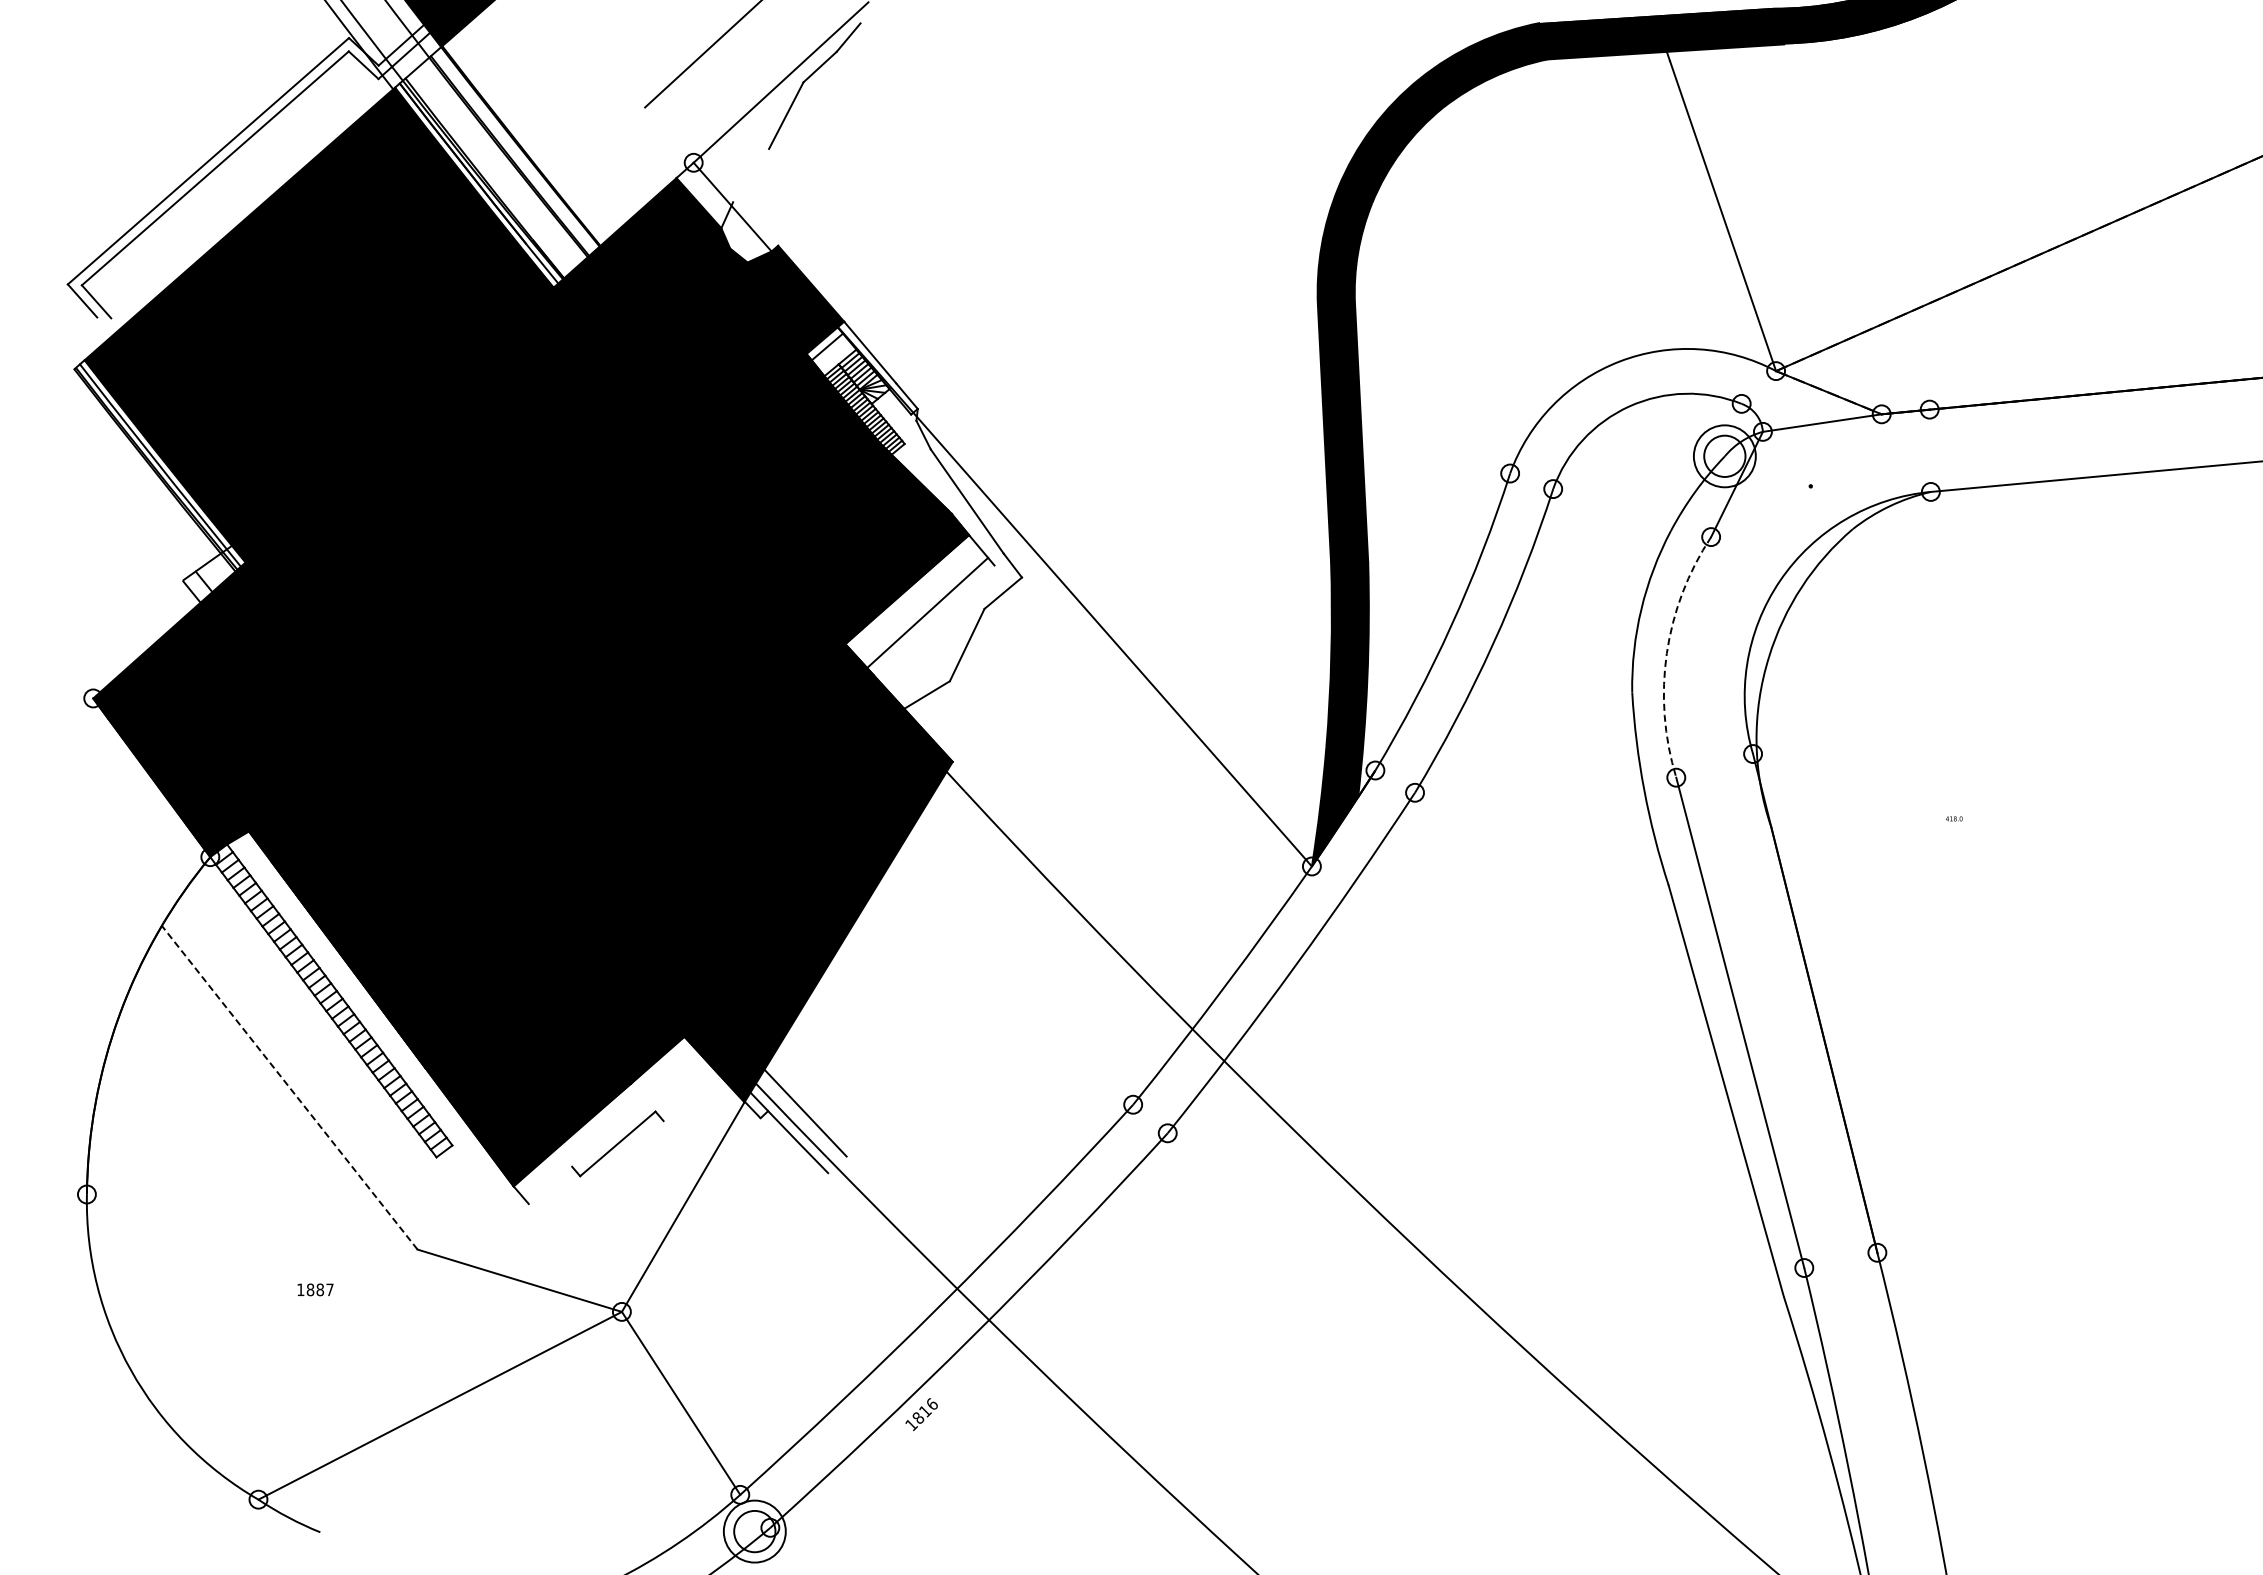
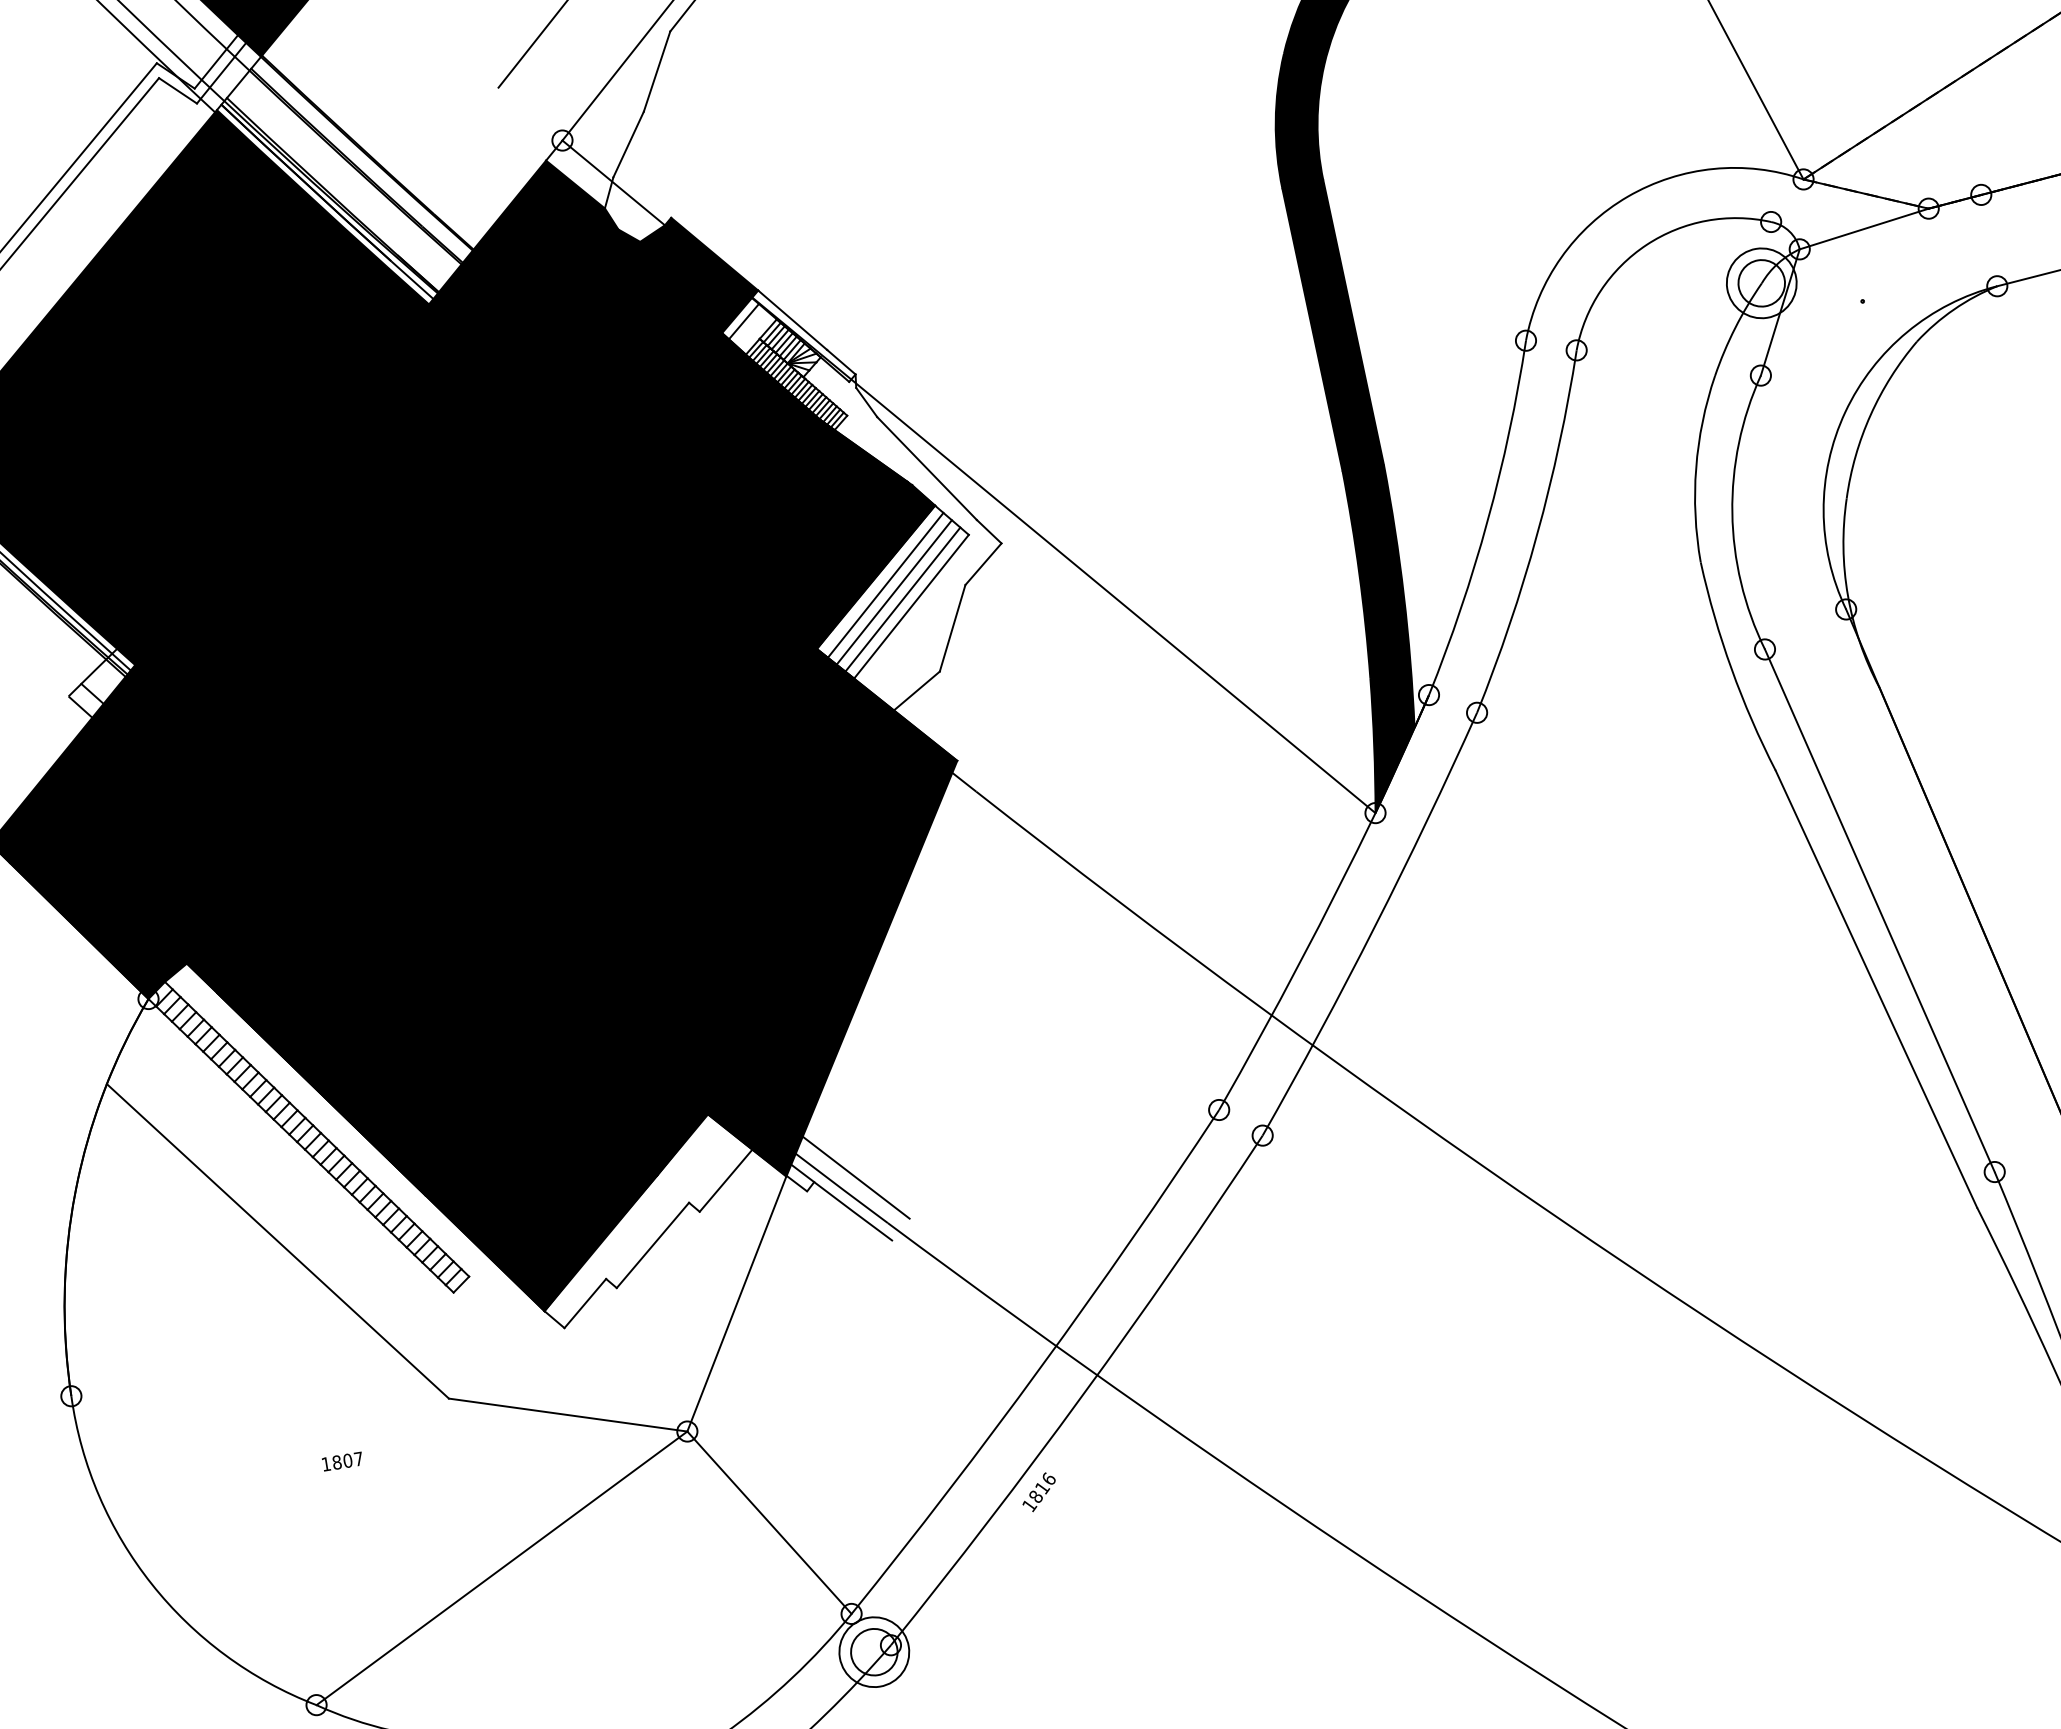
line: (751, 175) -> (629, 144), added
line: (914, 597) -> (885, 584), added
line: (920, 605) -> (893, 592), added
line: (933, 620) -> (910, 606), added
arc: (1666, 653) -> (1731, 513), dashed -> solid
line: (289, 1087) -> (277, 1241), dashed -> solid
line: (690, 1097) -> (725, 1180), added
line: (550, 1184) -> (585, 1302), added
text: (320, 1289) -> (348, 1460), 1887 -> 1807

